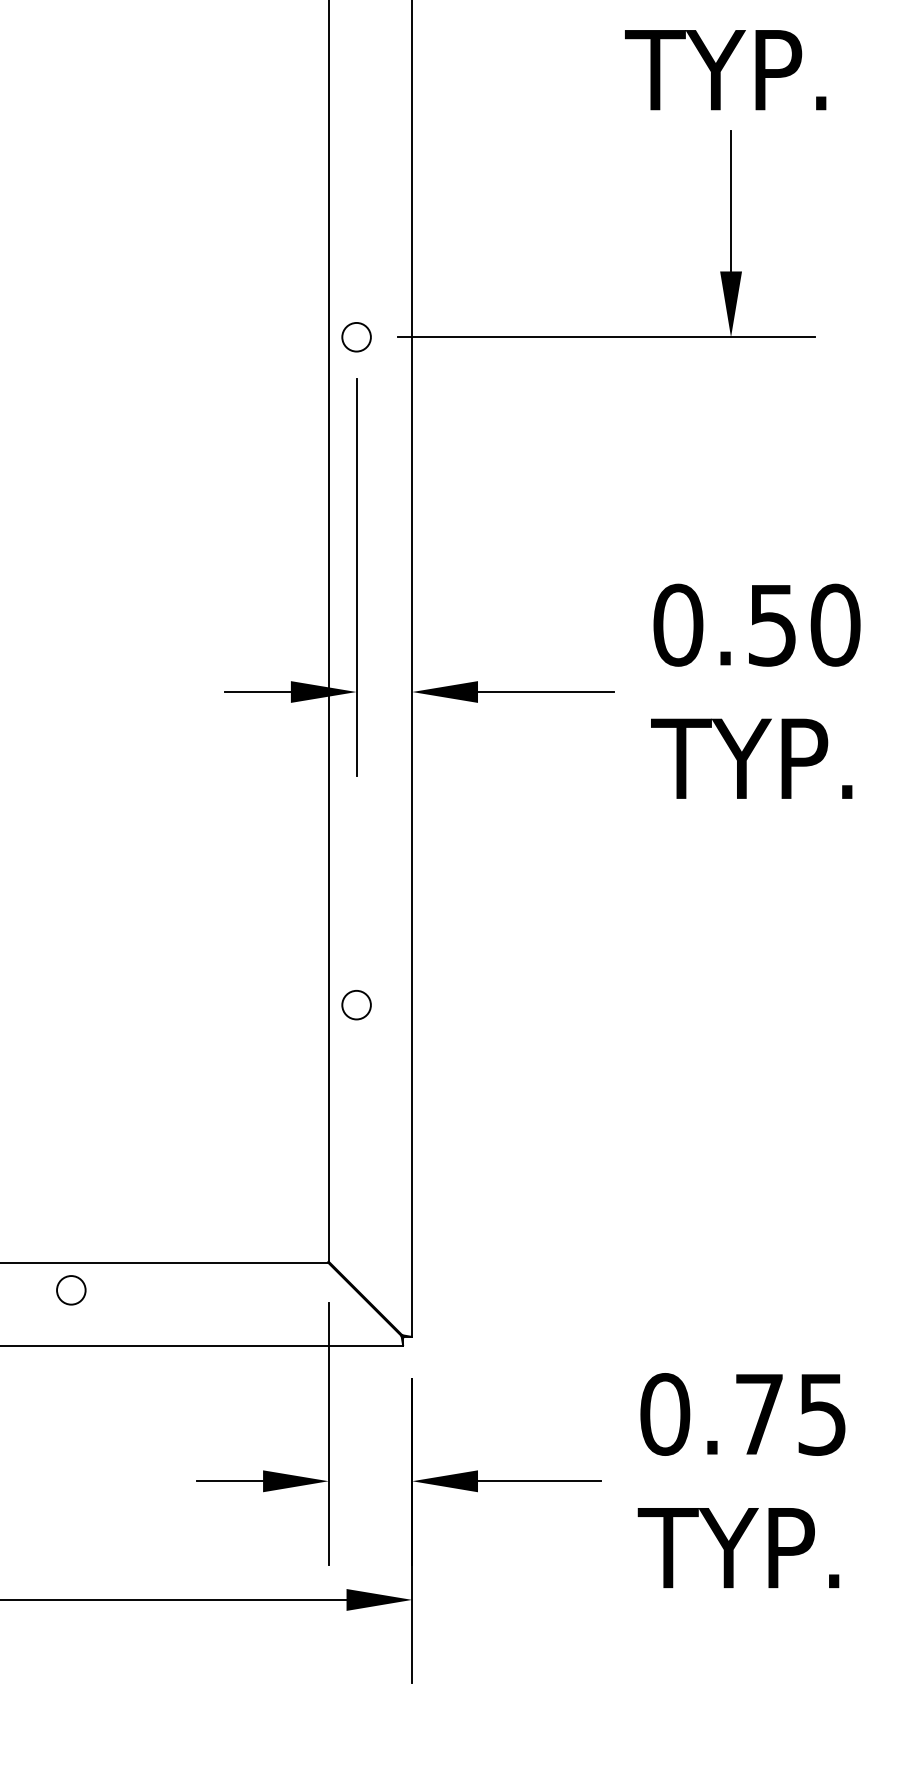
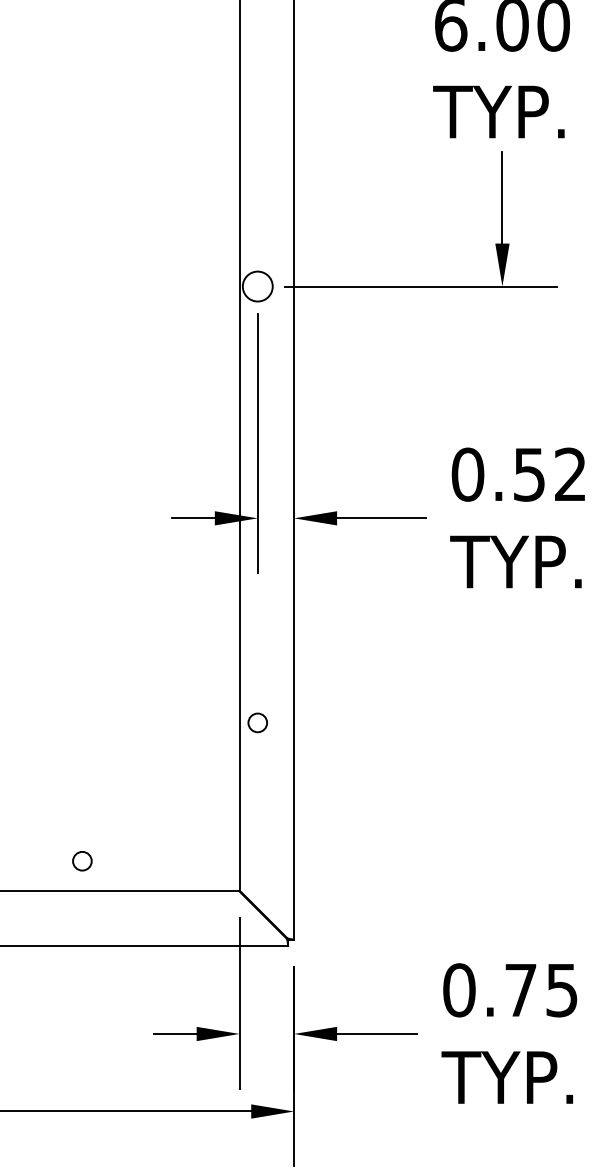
circle: (356, 337) -> (257, 286), size x1.6
text: (835, 624) -> (570, 474), 0.50 -> 0.52
circle: (71, 1290) -> (82, 861), moved

